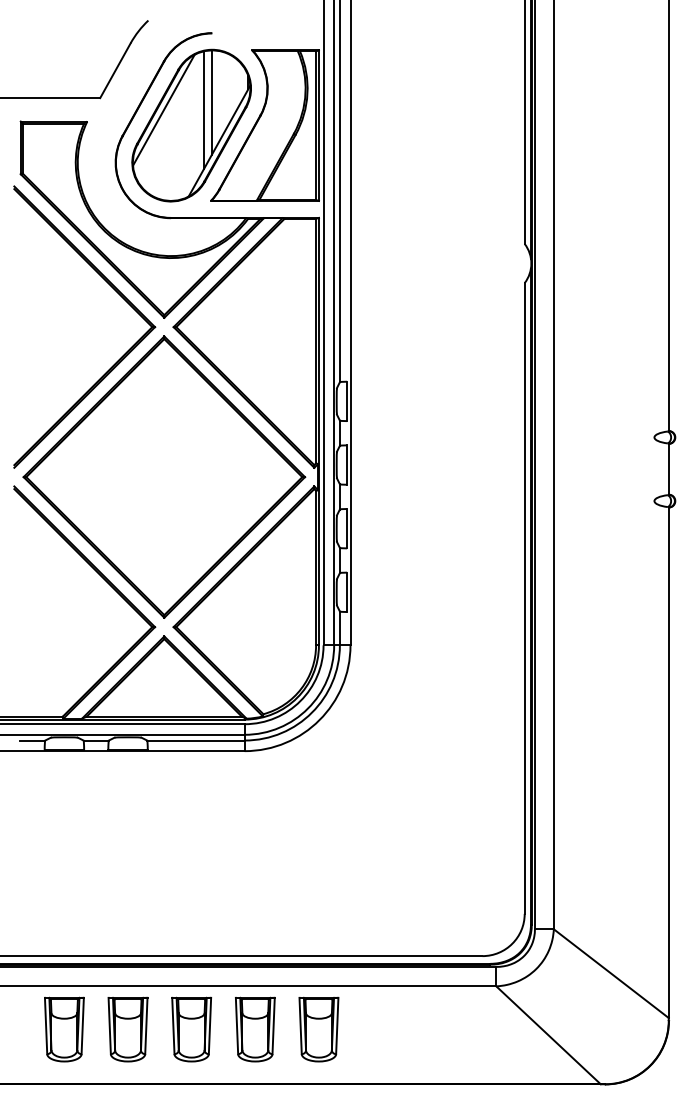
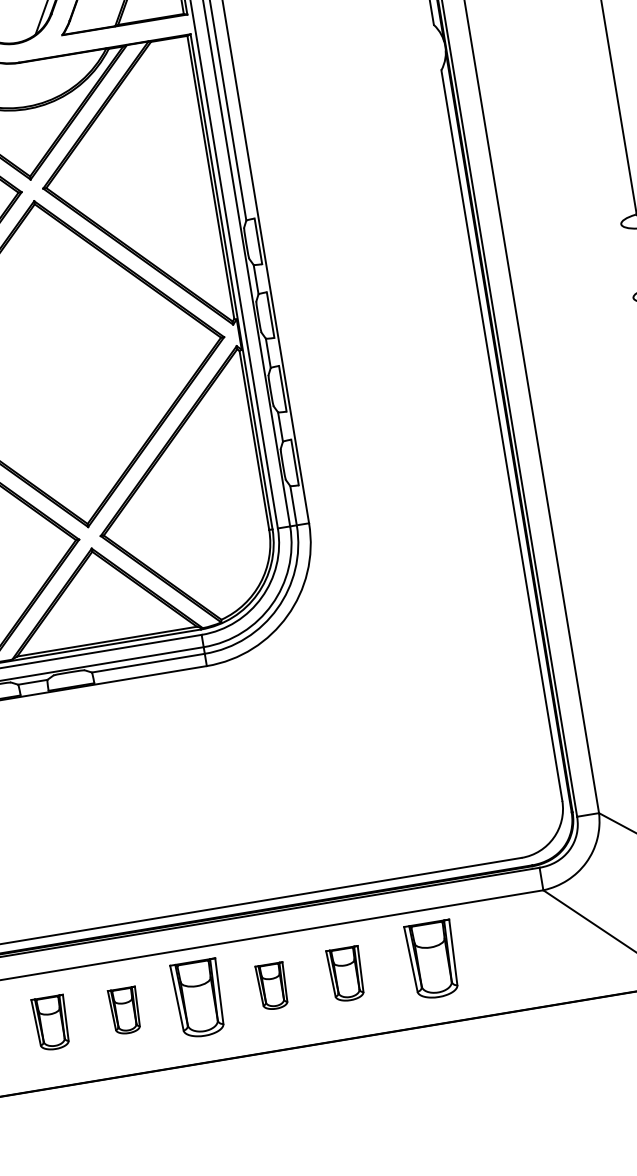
part: (64, 1029) -> (51, 1023), size x0.7
part: (127, 1029) -> (124, 1010), size x0.6
part: (255, 1029) -> (272, 986), size x0.6
part: (318, 1029) -> (345, 974), size x0.7
part: (393, 1029) -> (432, 959), added

